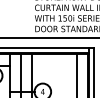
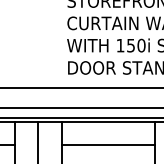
line: (54, 65) -> (108, 144), added

